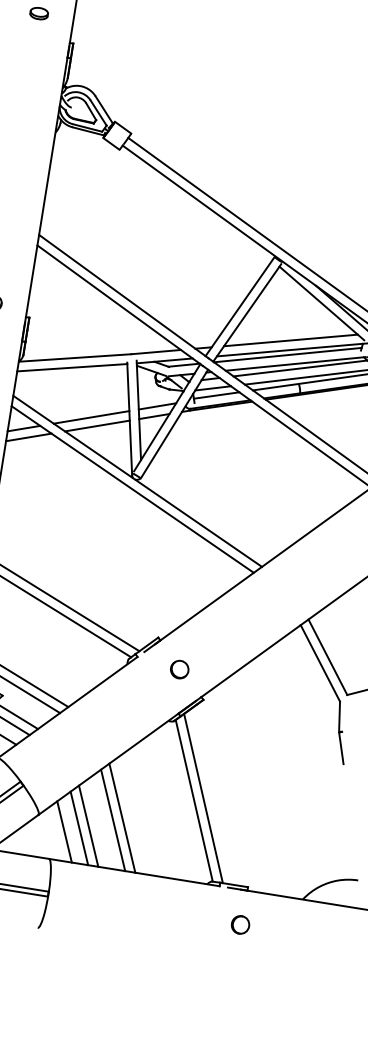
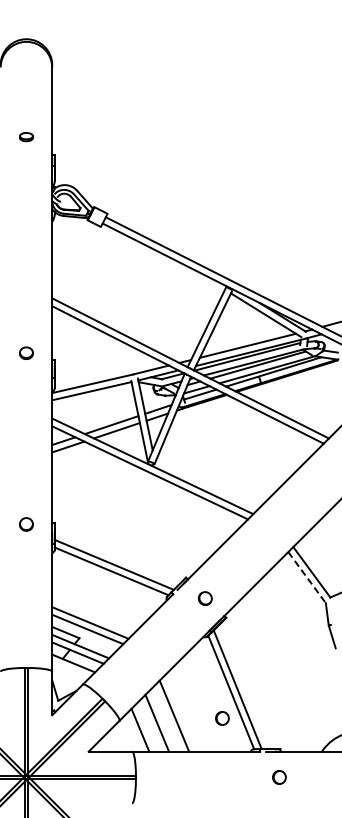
line: (320, 663) -> (307, 577), solid -> dashed
line: (121, 818) -> (180, 713), removed
line: (79, 827) -> (150, 725), removed
part: (176, 833) -> (222, 718), added

